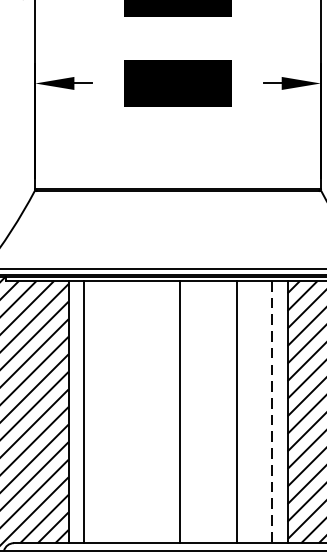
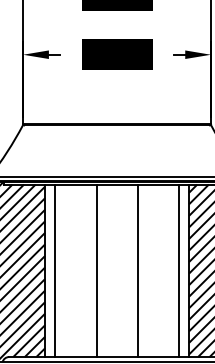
line: (180, 411) -> (96, 270), moved
line: (236, 411) -> (137, 270), moved
line: (271, 413) -> (178, 271), dashed -> solid

